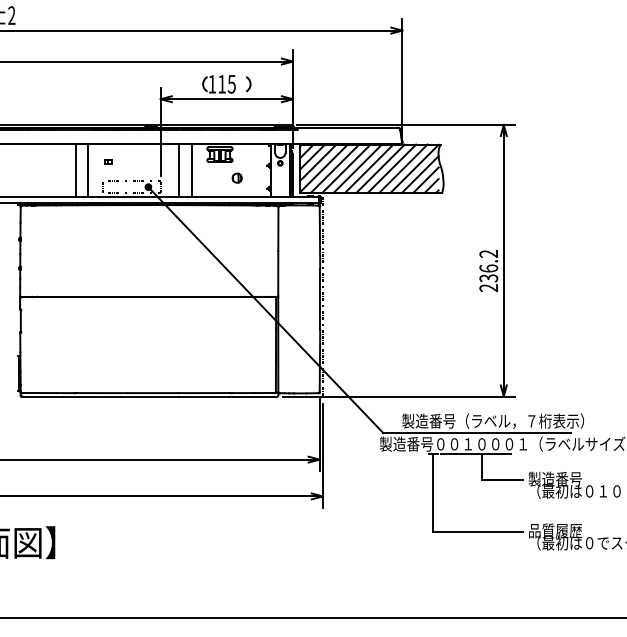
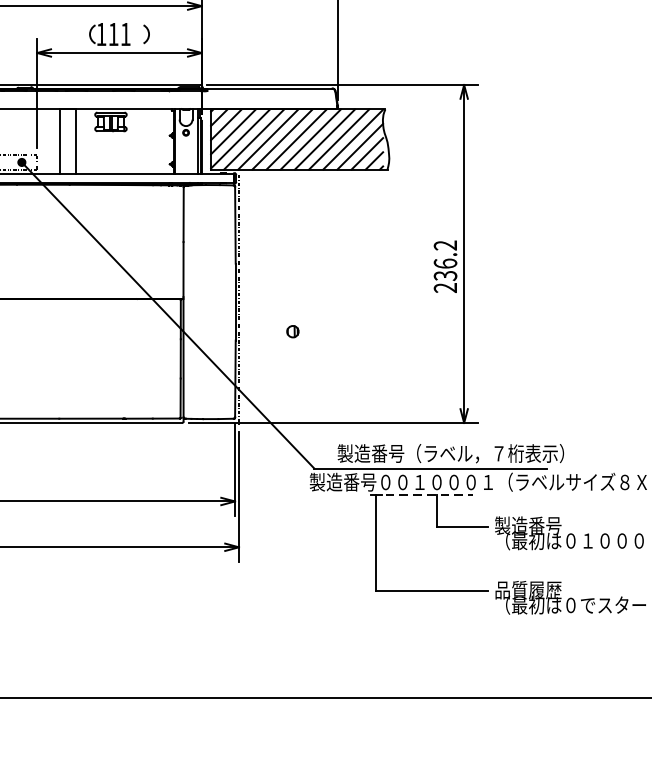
text: (231, 84) -> (125, 34), 115 -> 111
part: (236, 177) -> (292, 330), moved
line: (475, 454) -> (428, 495), solid -> dashed

